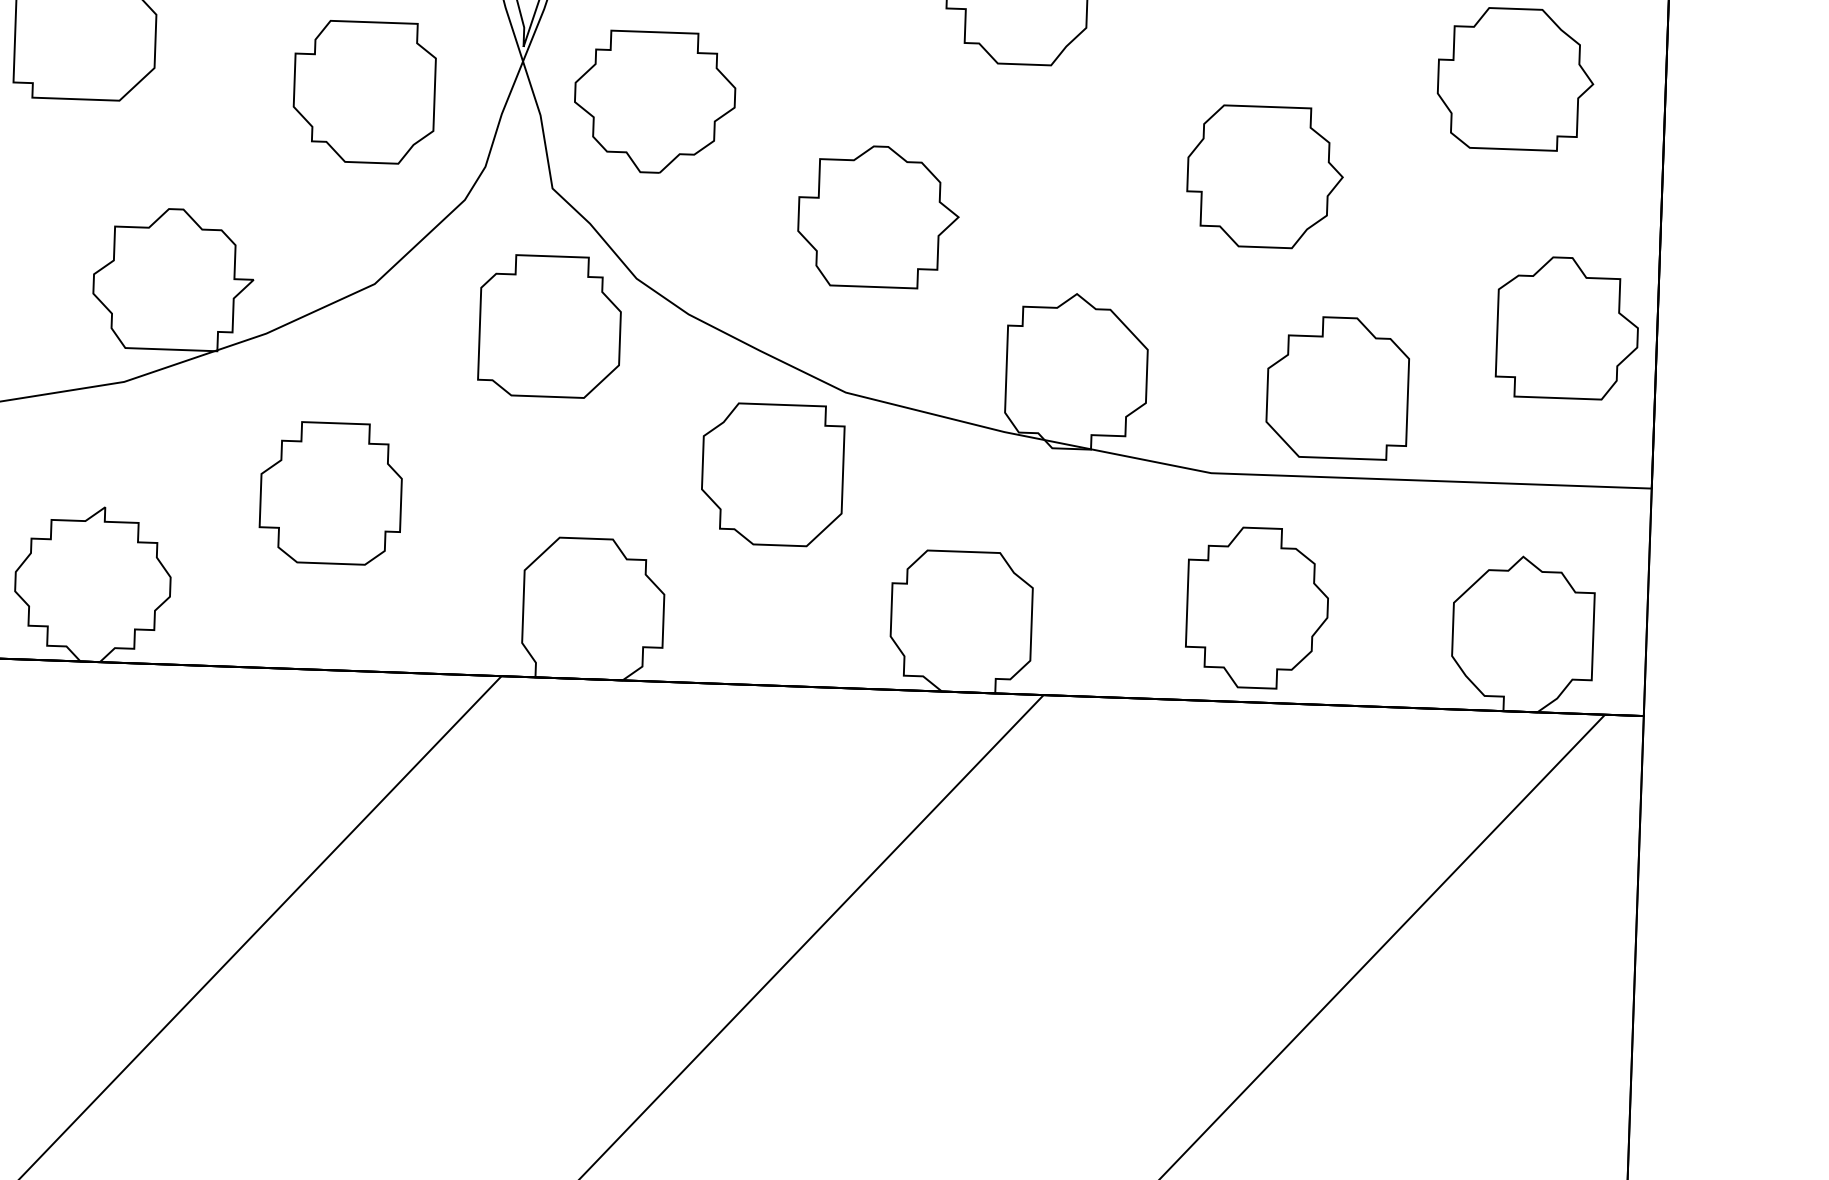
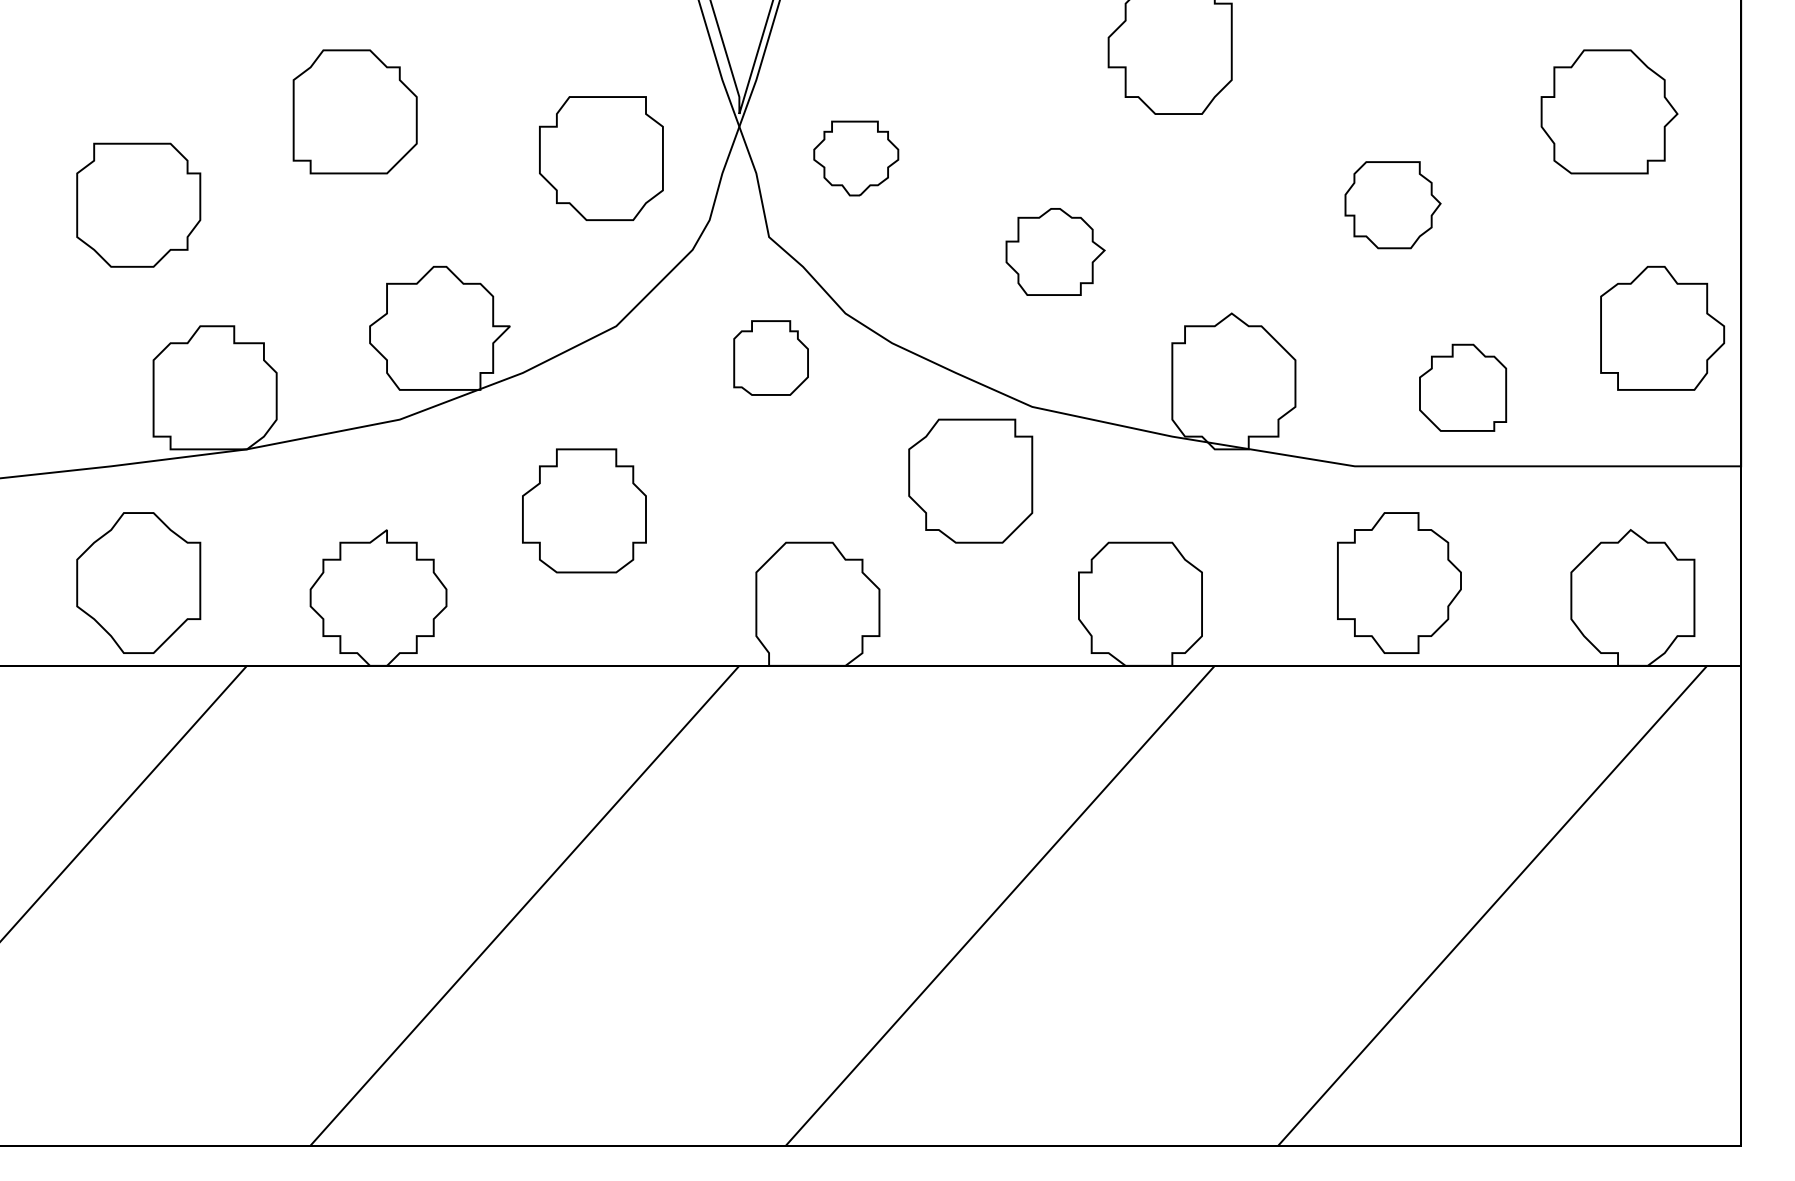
part: (655, 102) -> (856, 158), size x0.6
part: (1264, 176) -> (1392, 204), size x0.7
part: (878, 216) -> (1055, 251), size x0.7
part: (549, 325) -> (770, 357), size x0.6
part: (1337, 387) -> (1462, 387), size x0.7

